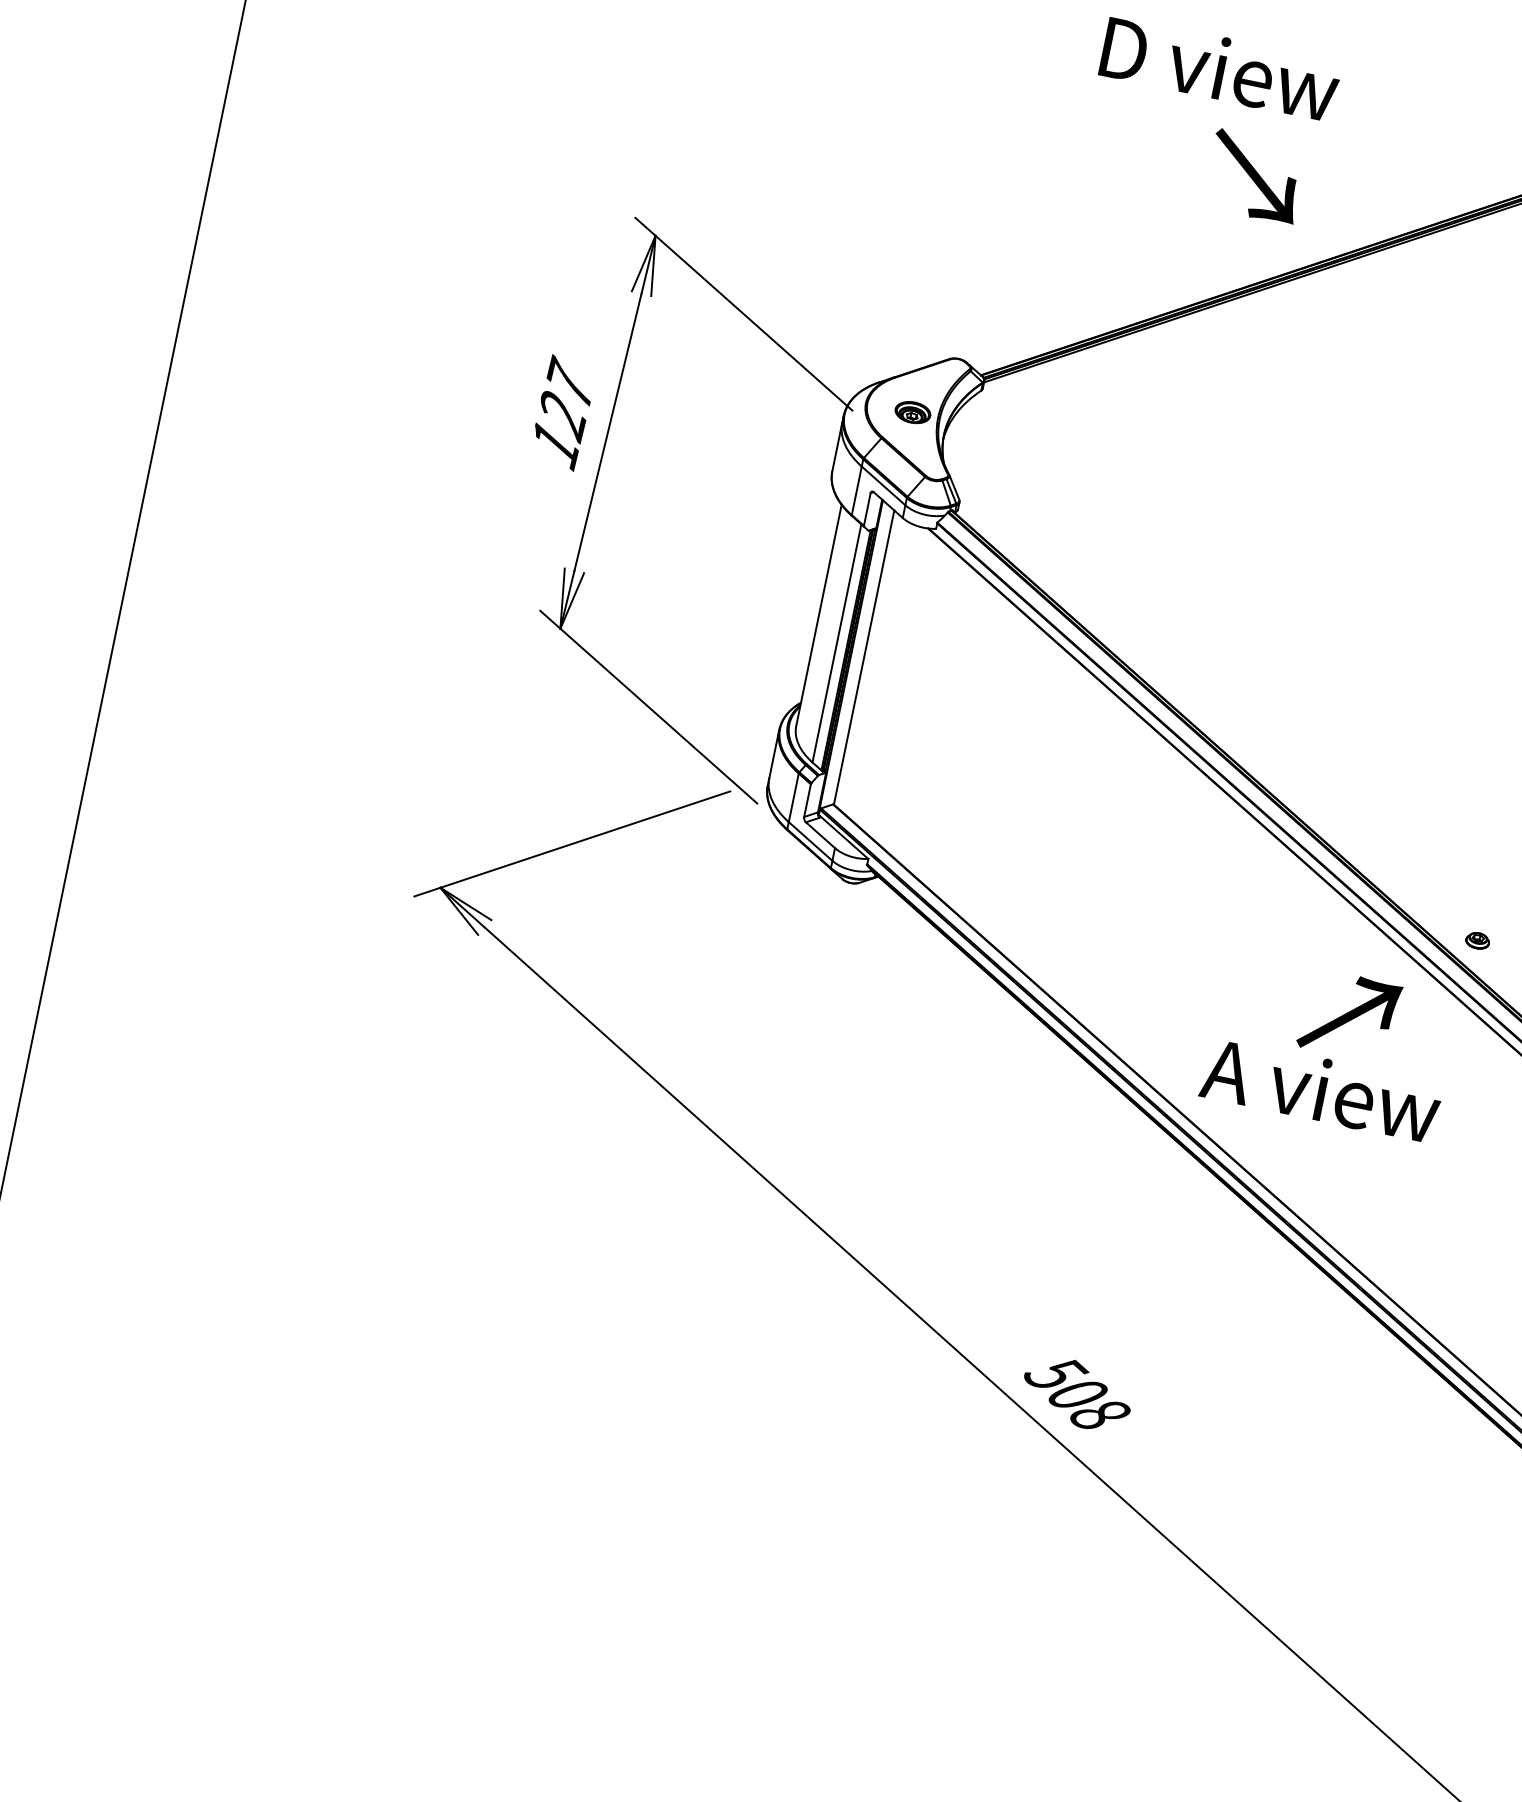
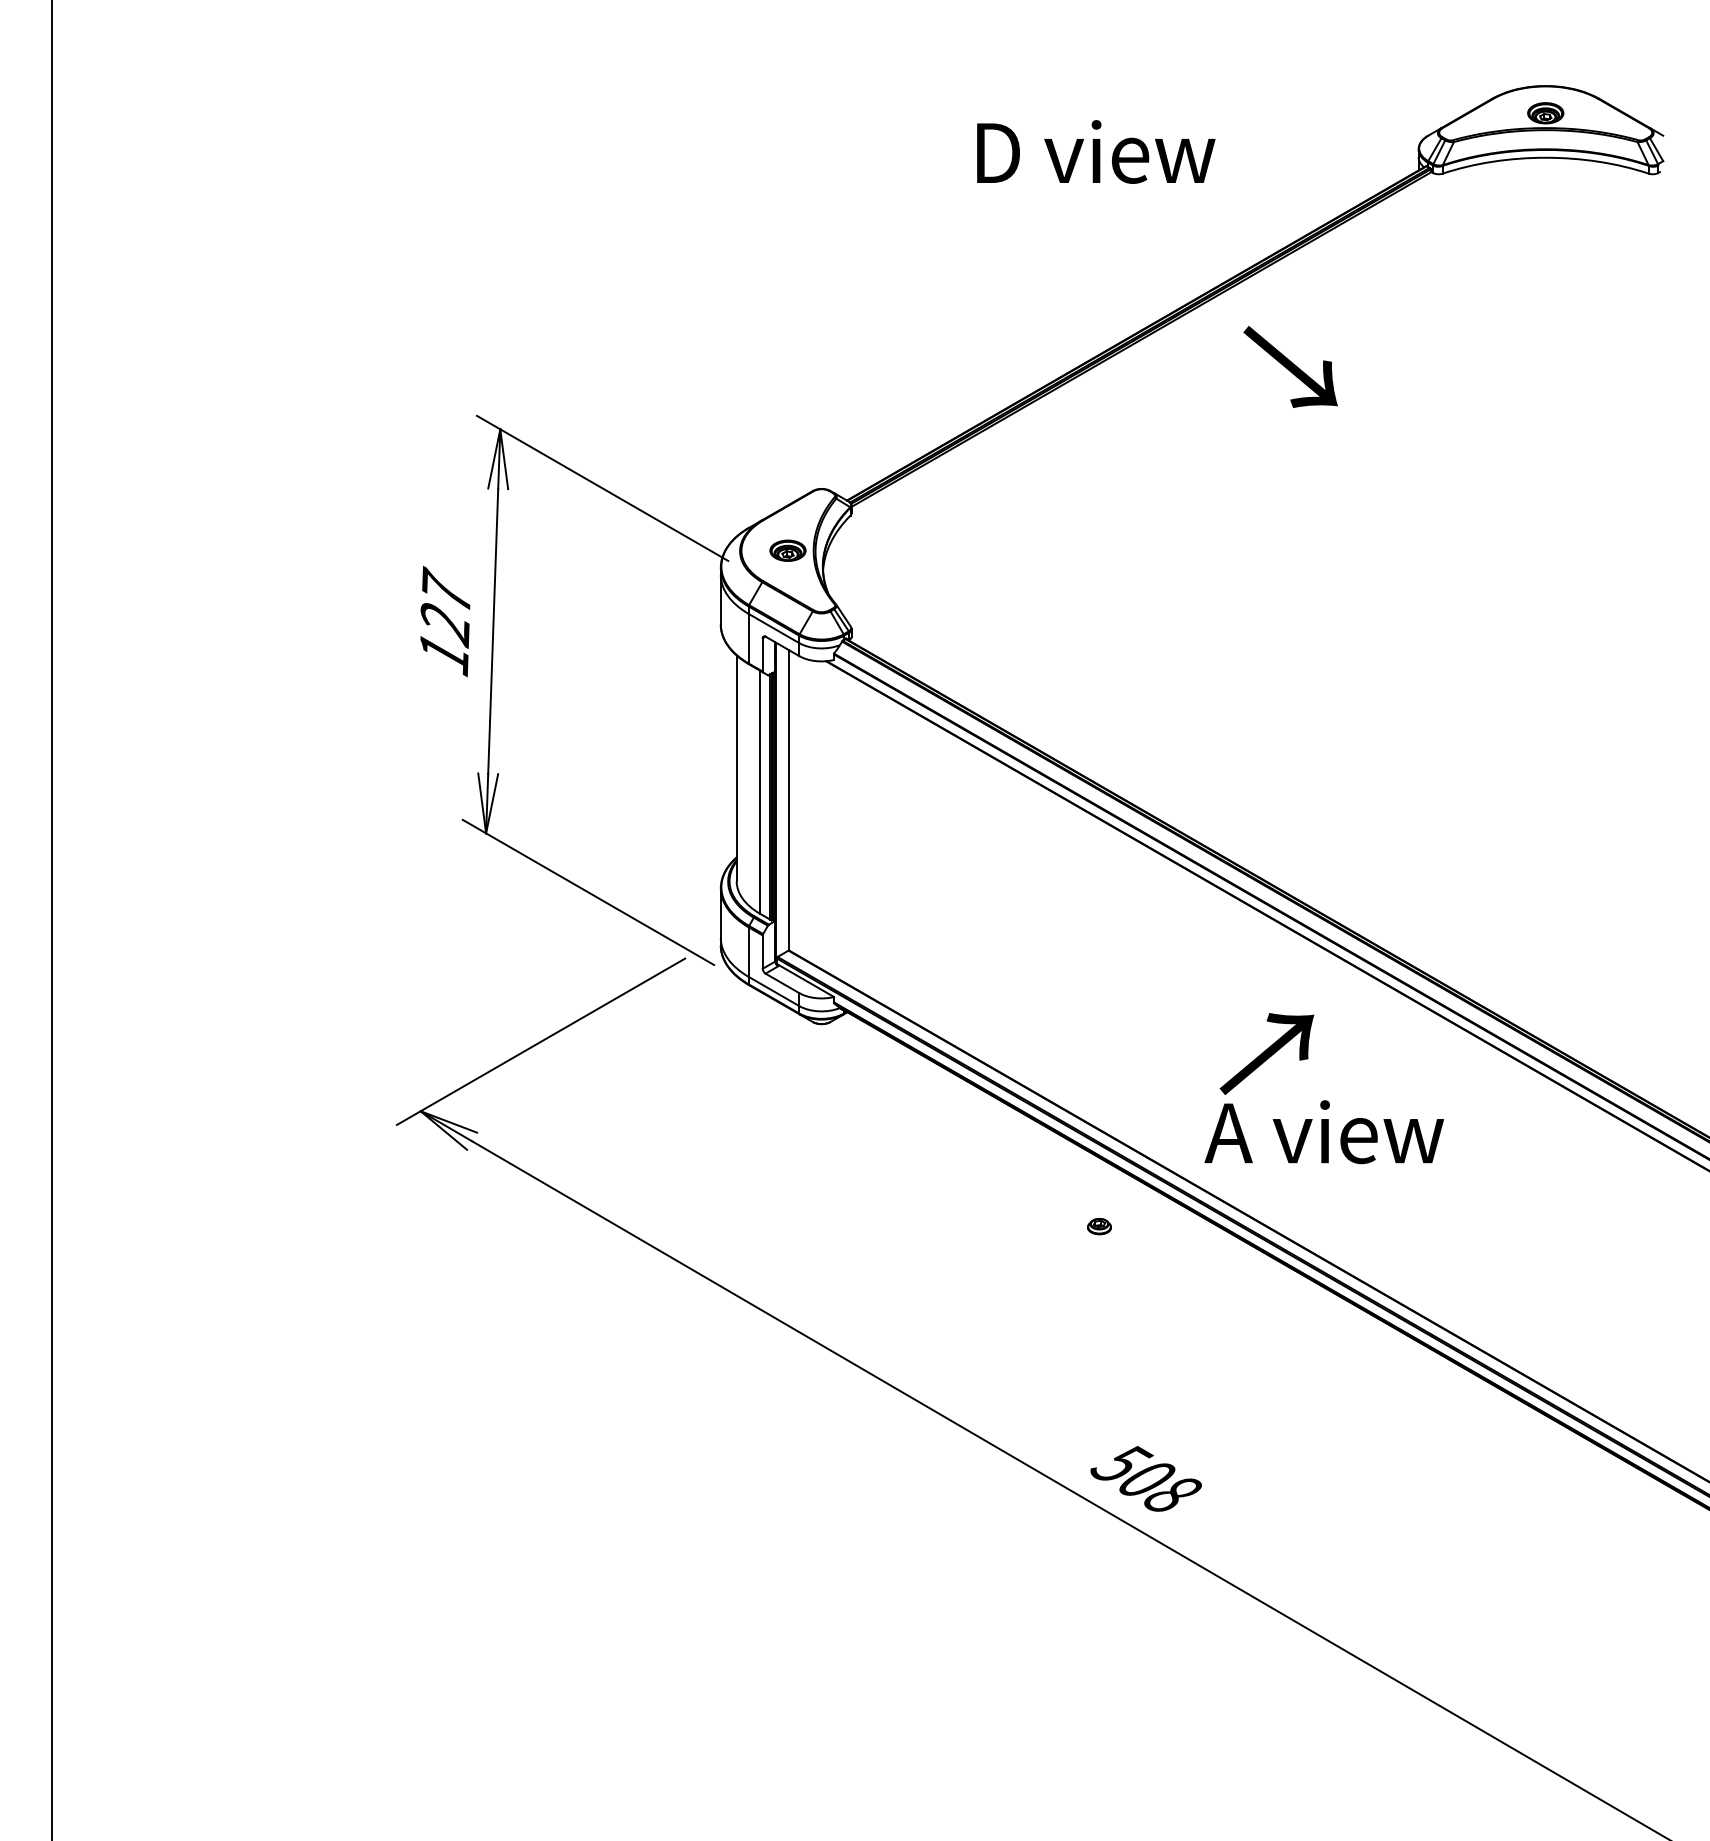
text: (1221, 68) -> (1096, 151), moved
text: (1254, 176) -> (1290, 366), moved
part: (1477, 940) -> (1099, 1226), moved
text: (1349, 1015) -> (1266, 1053), moved

